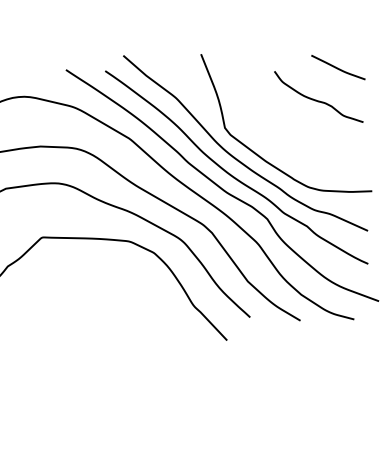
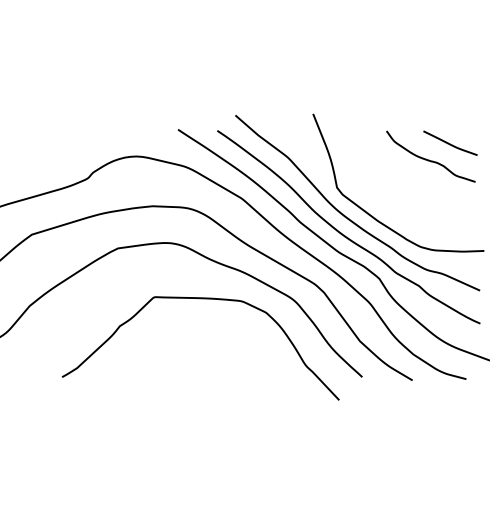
curve: (338, 67) -> (450, 143), moved

